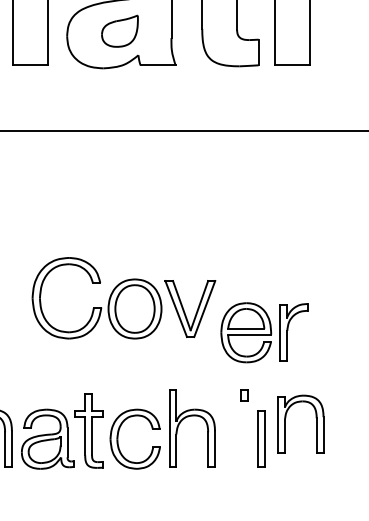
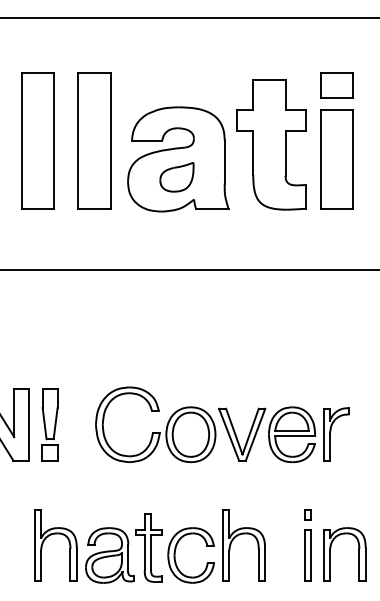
part: (264, 332) -> (308, 434), moved
part: (243, 395) -> (307, 514), moved
part: (285, 424) -> (330, 554), moved

